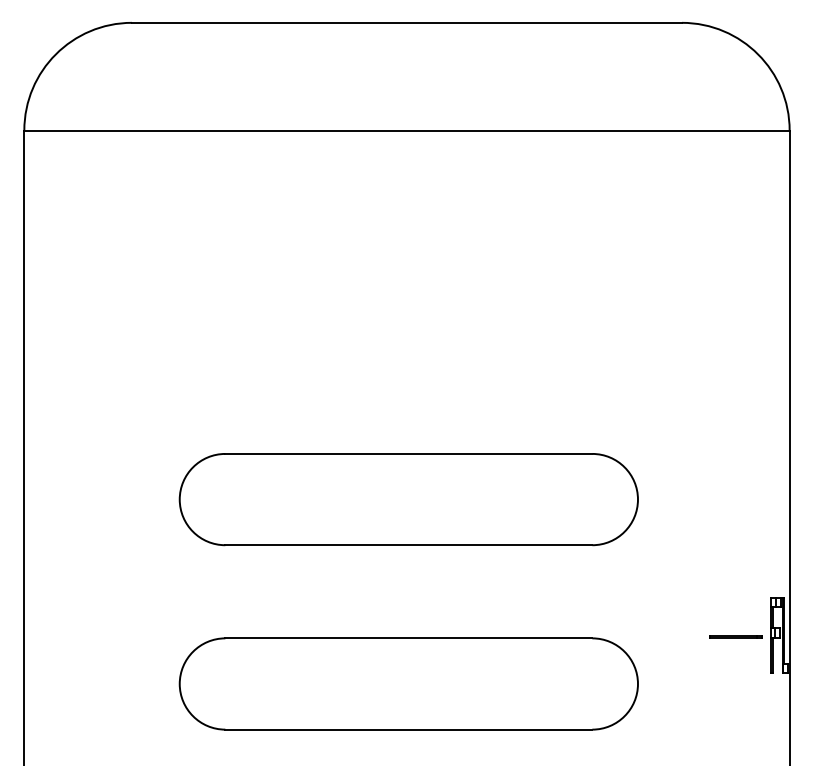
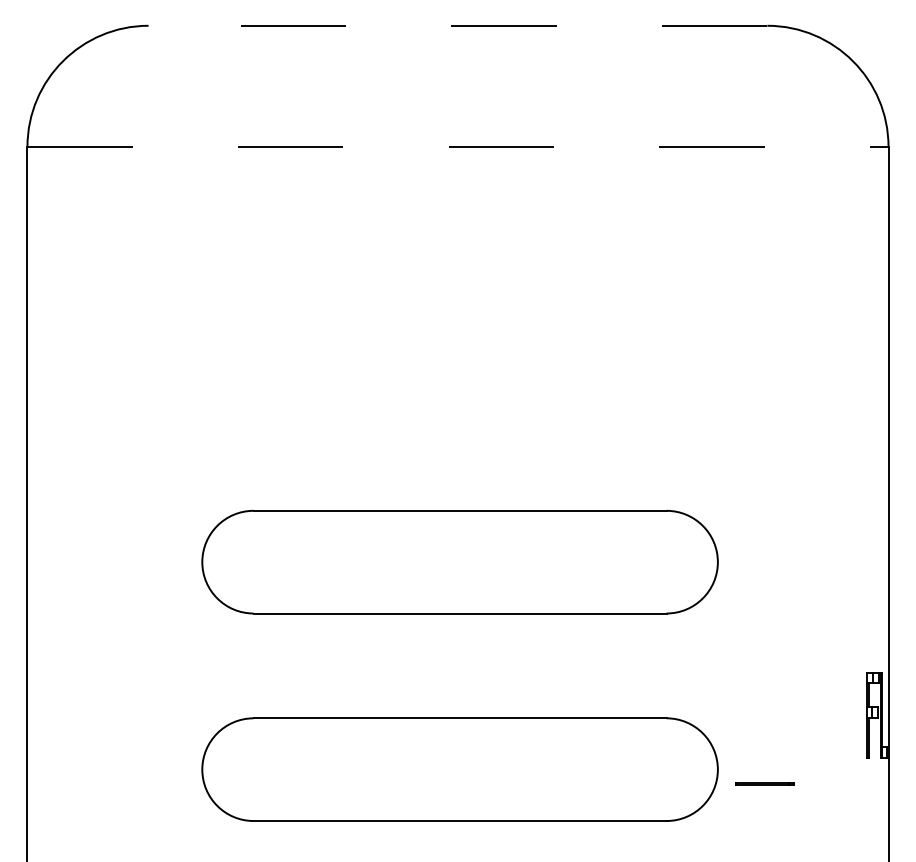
line: (406, 22) -> (457, 25), solid -> dashed
line: (406, 130) -> (457, 146), solid -> dashed
line: (735, 636) -> (764, 783), moved

